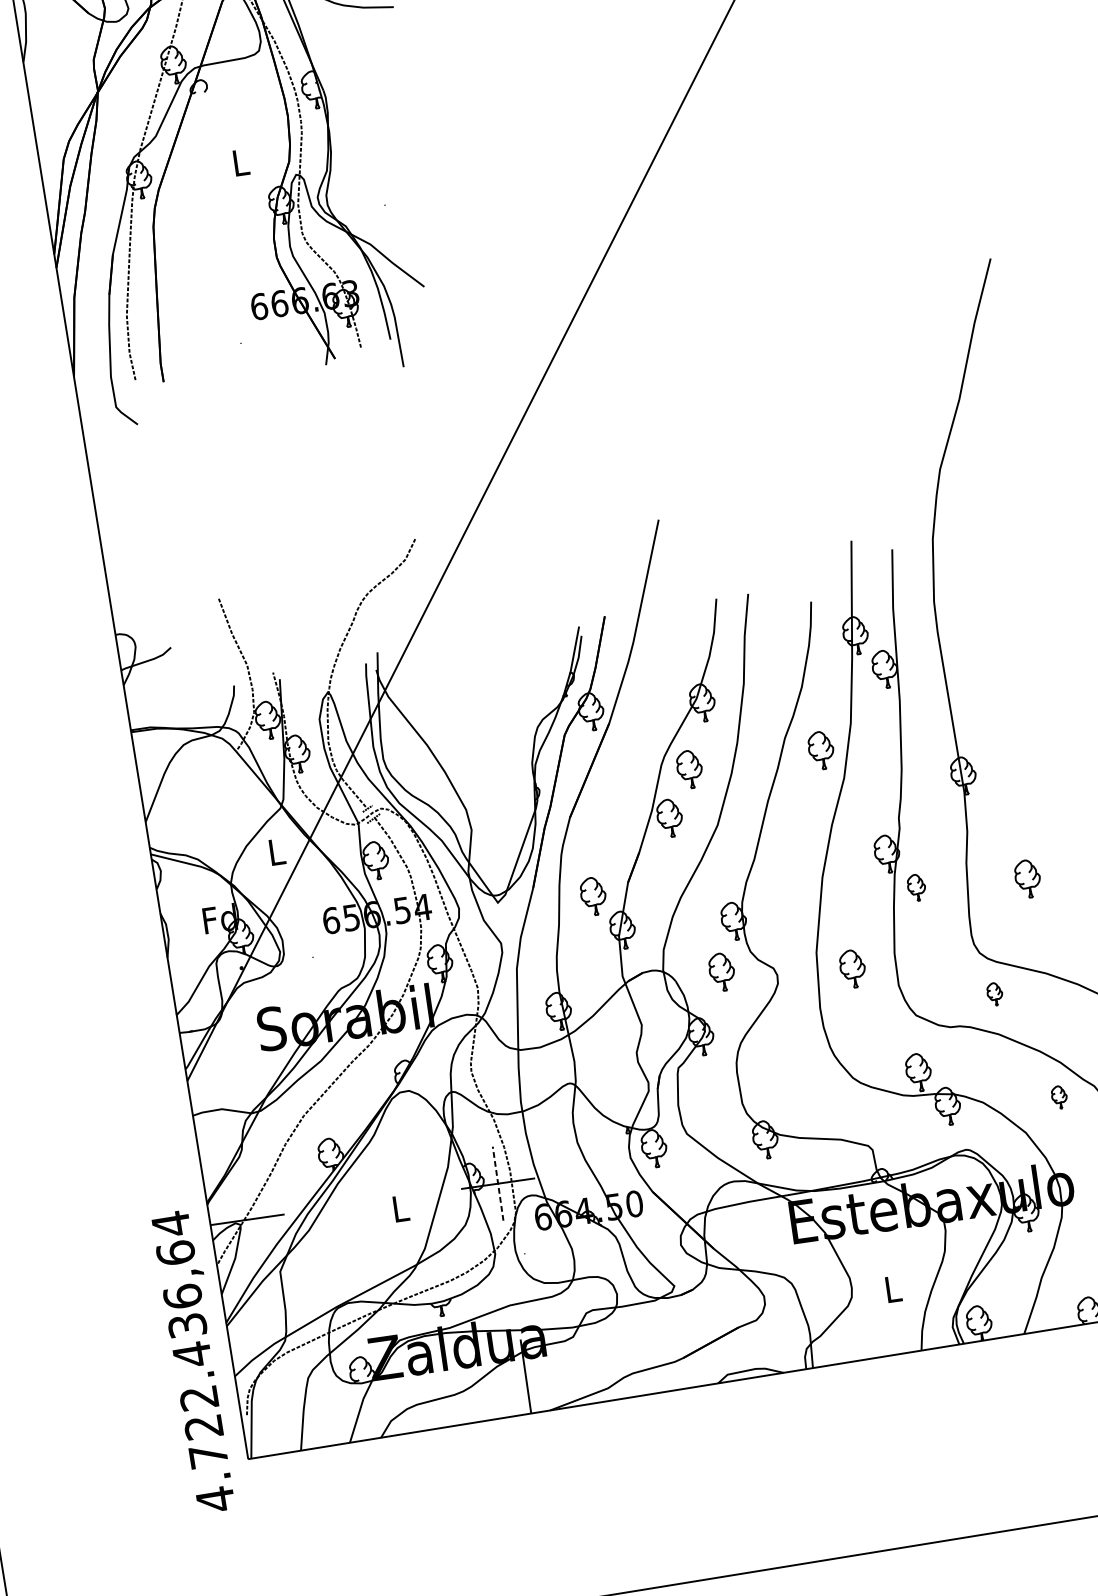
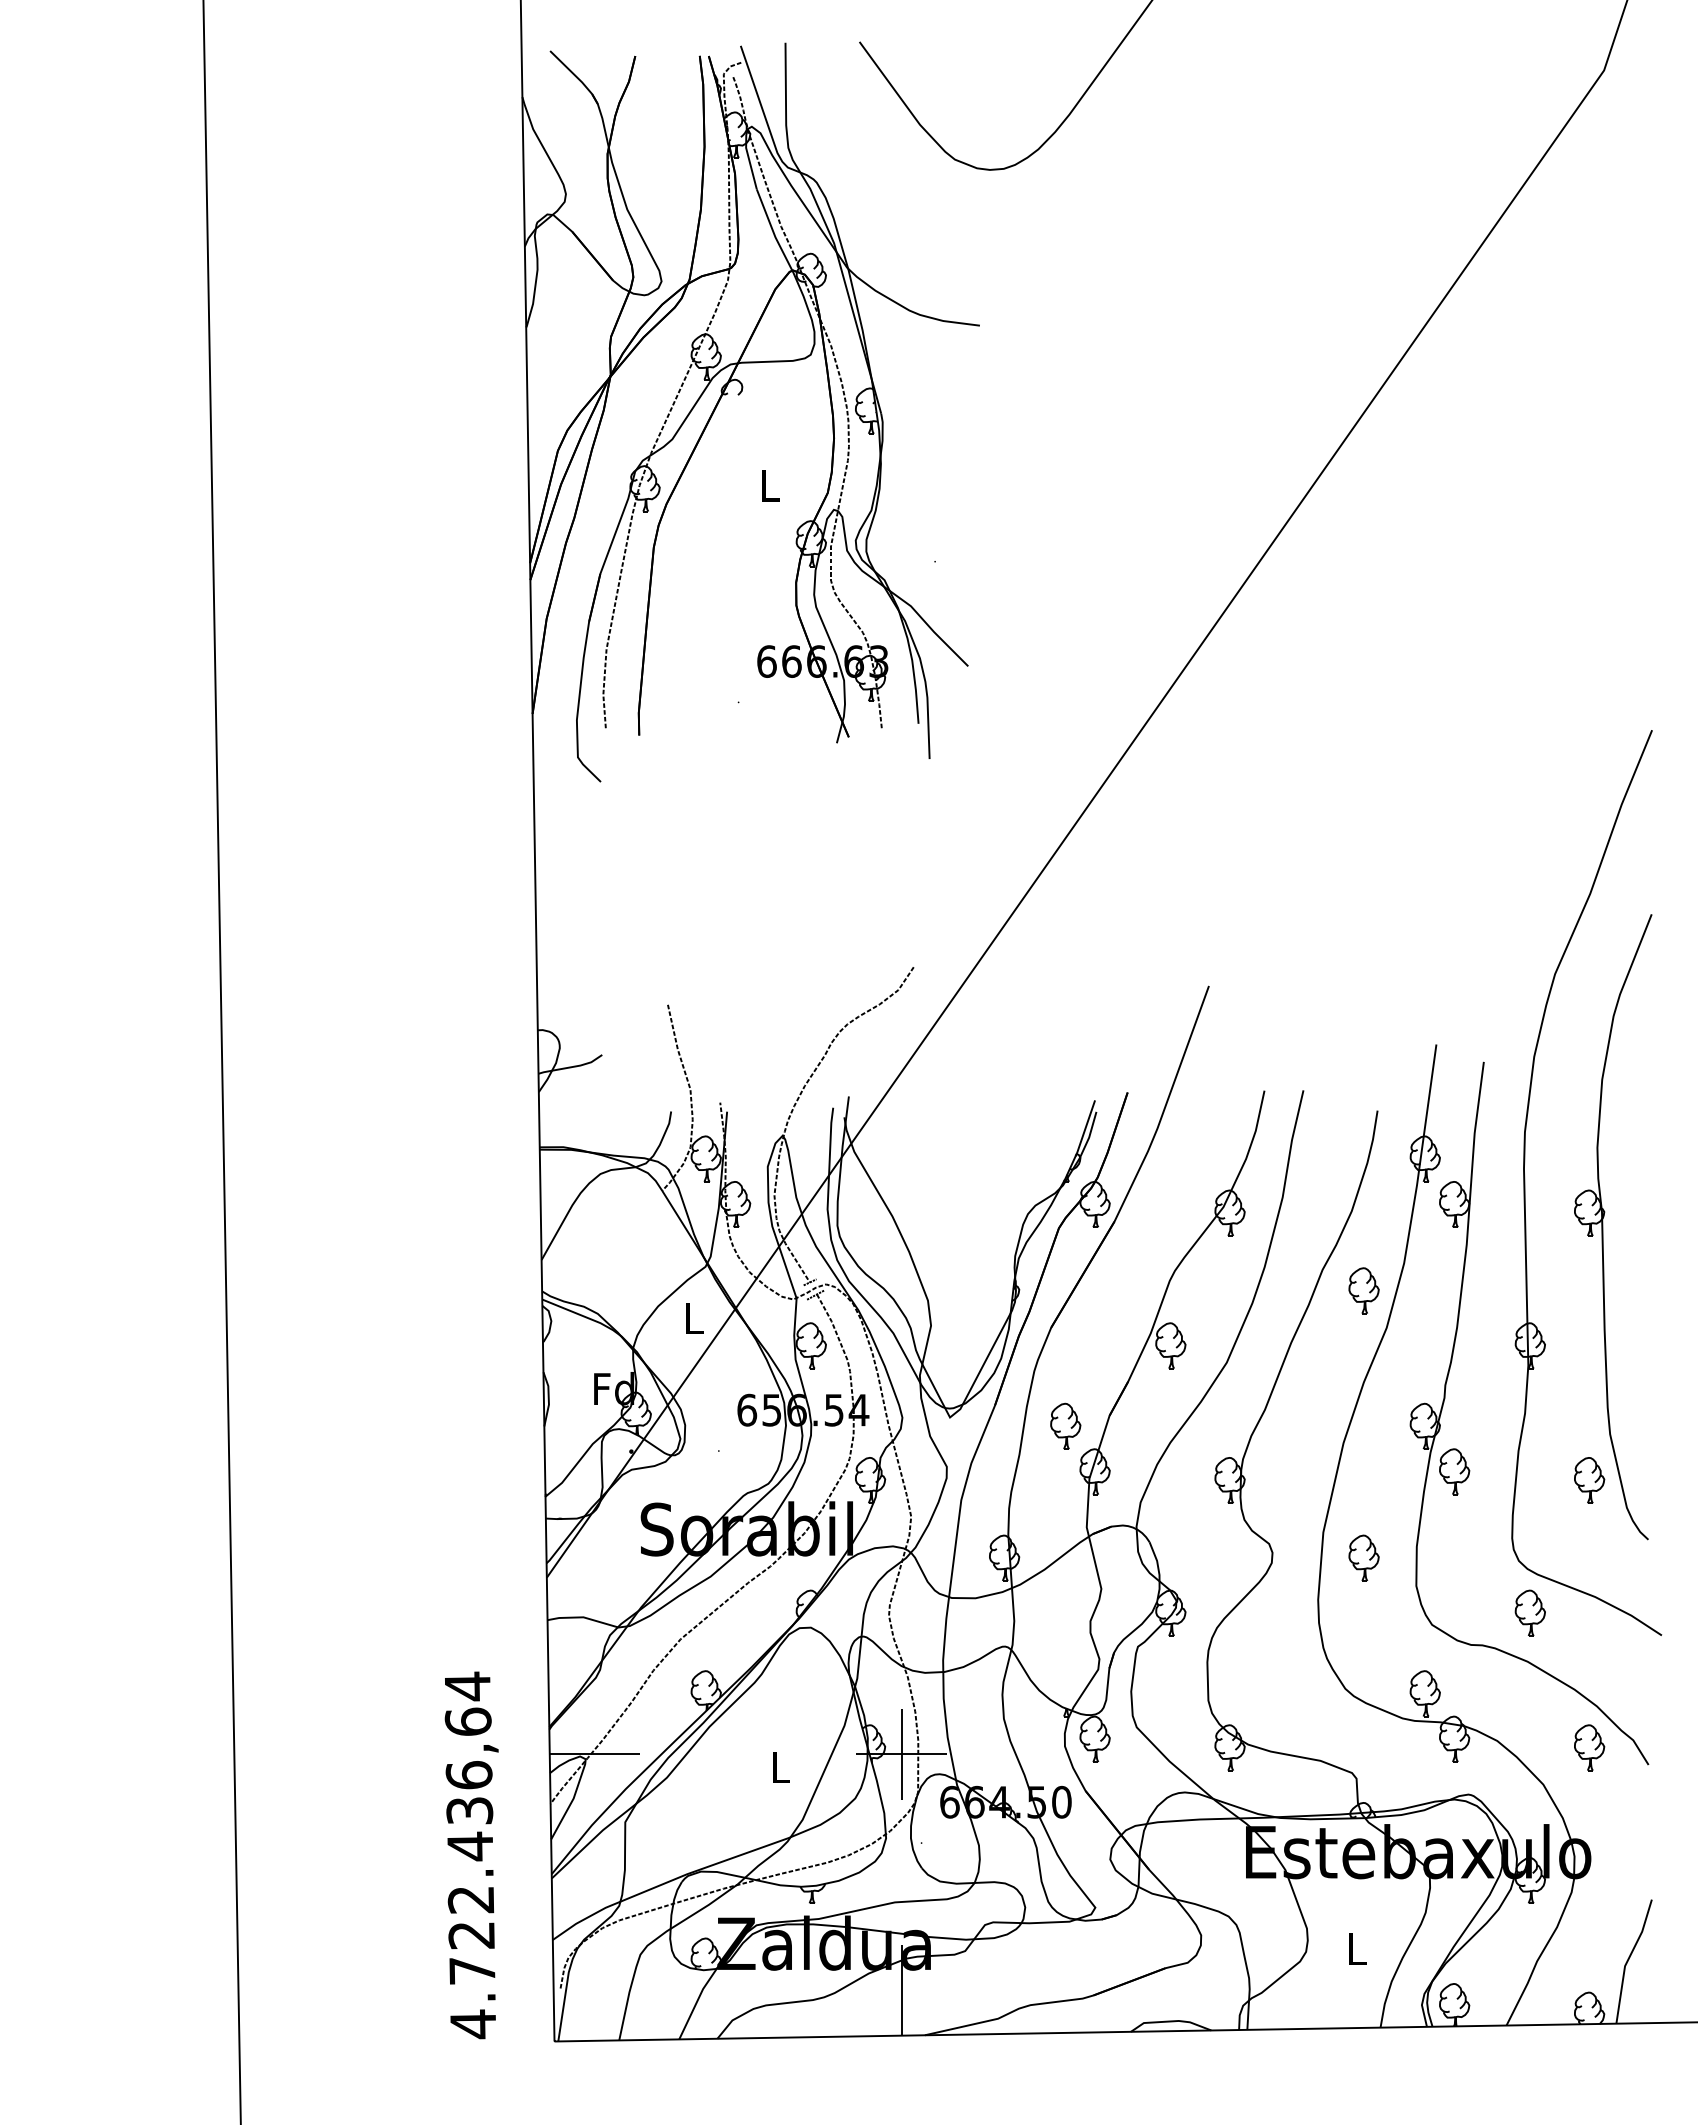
part: (1009, 670) -> (1603, 1227), added
part: (689, 769) -> (1202, 1290), removed
part: (916, 887) -> (1454, 1471), size x1.43
part: (721, 971) -> (1206, 1538), removed
part: (994, 993) -> (1529, 1612), size x1.67
part: (1059, 1097) -> (1589, 1747), size x1.67
line: (497, 1183) -> (901, 1753), dashed -> solid
text: (194, 1361) -> (471, 1855), moved

